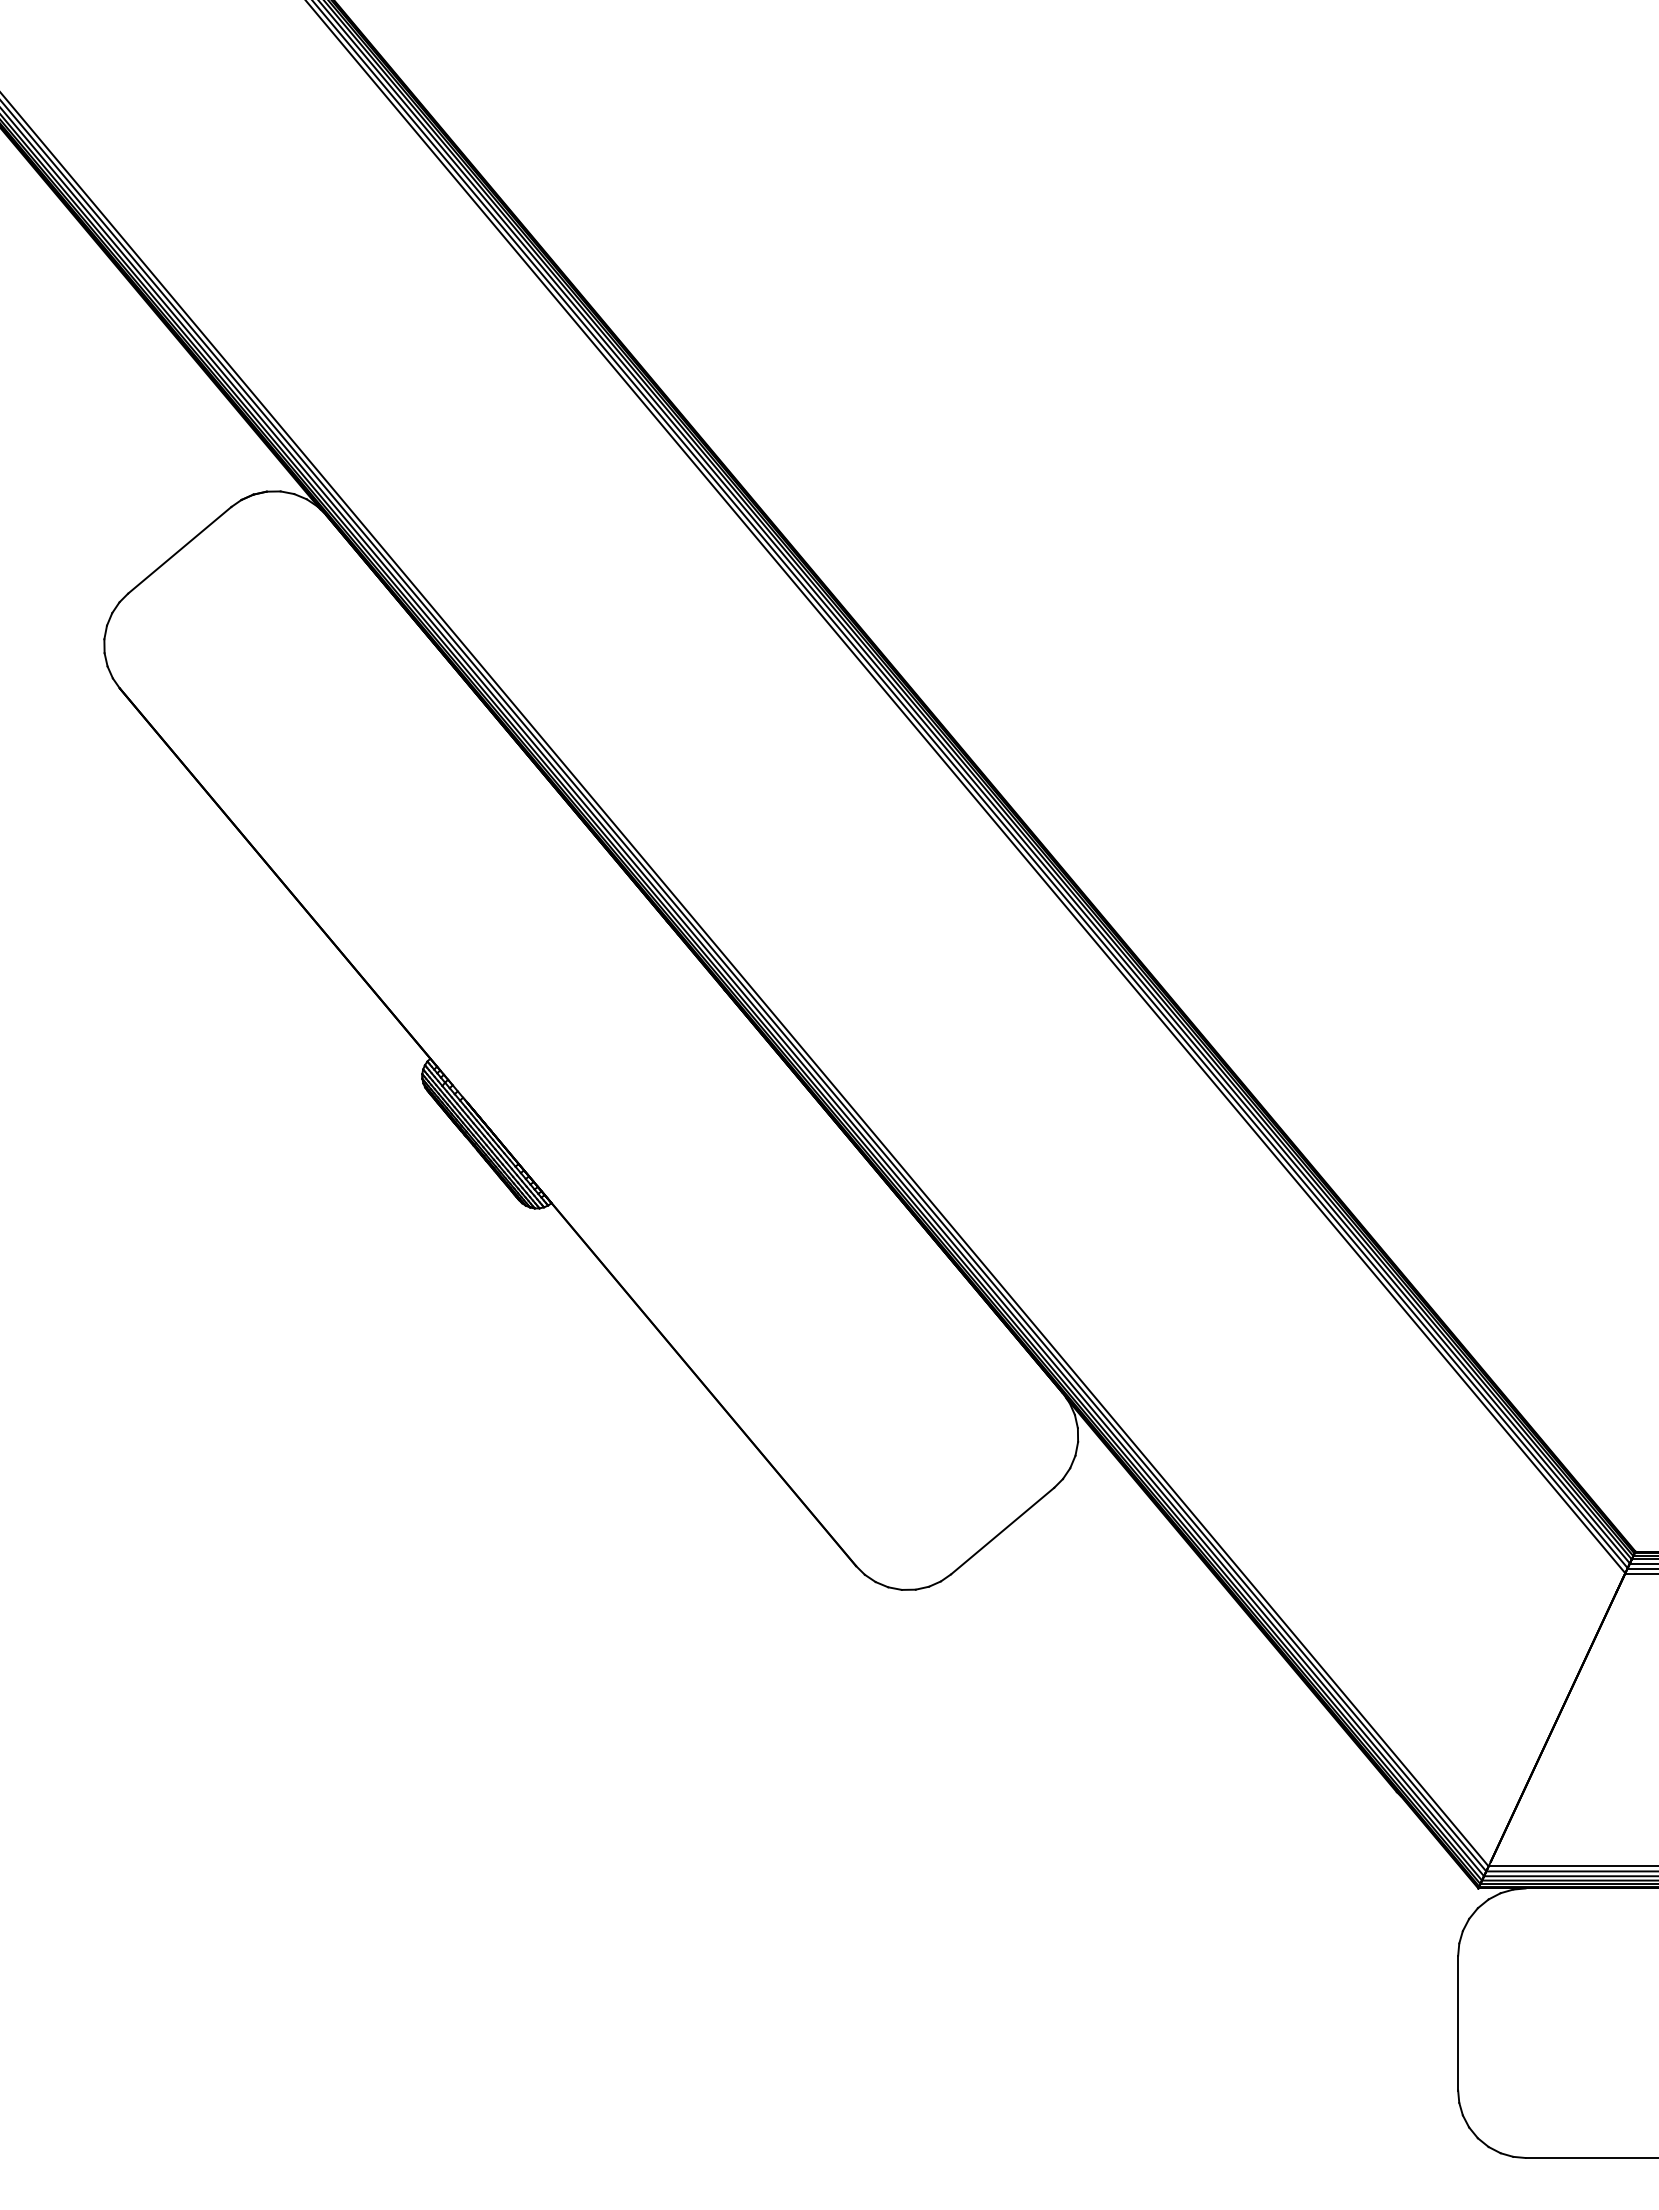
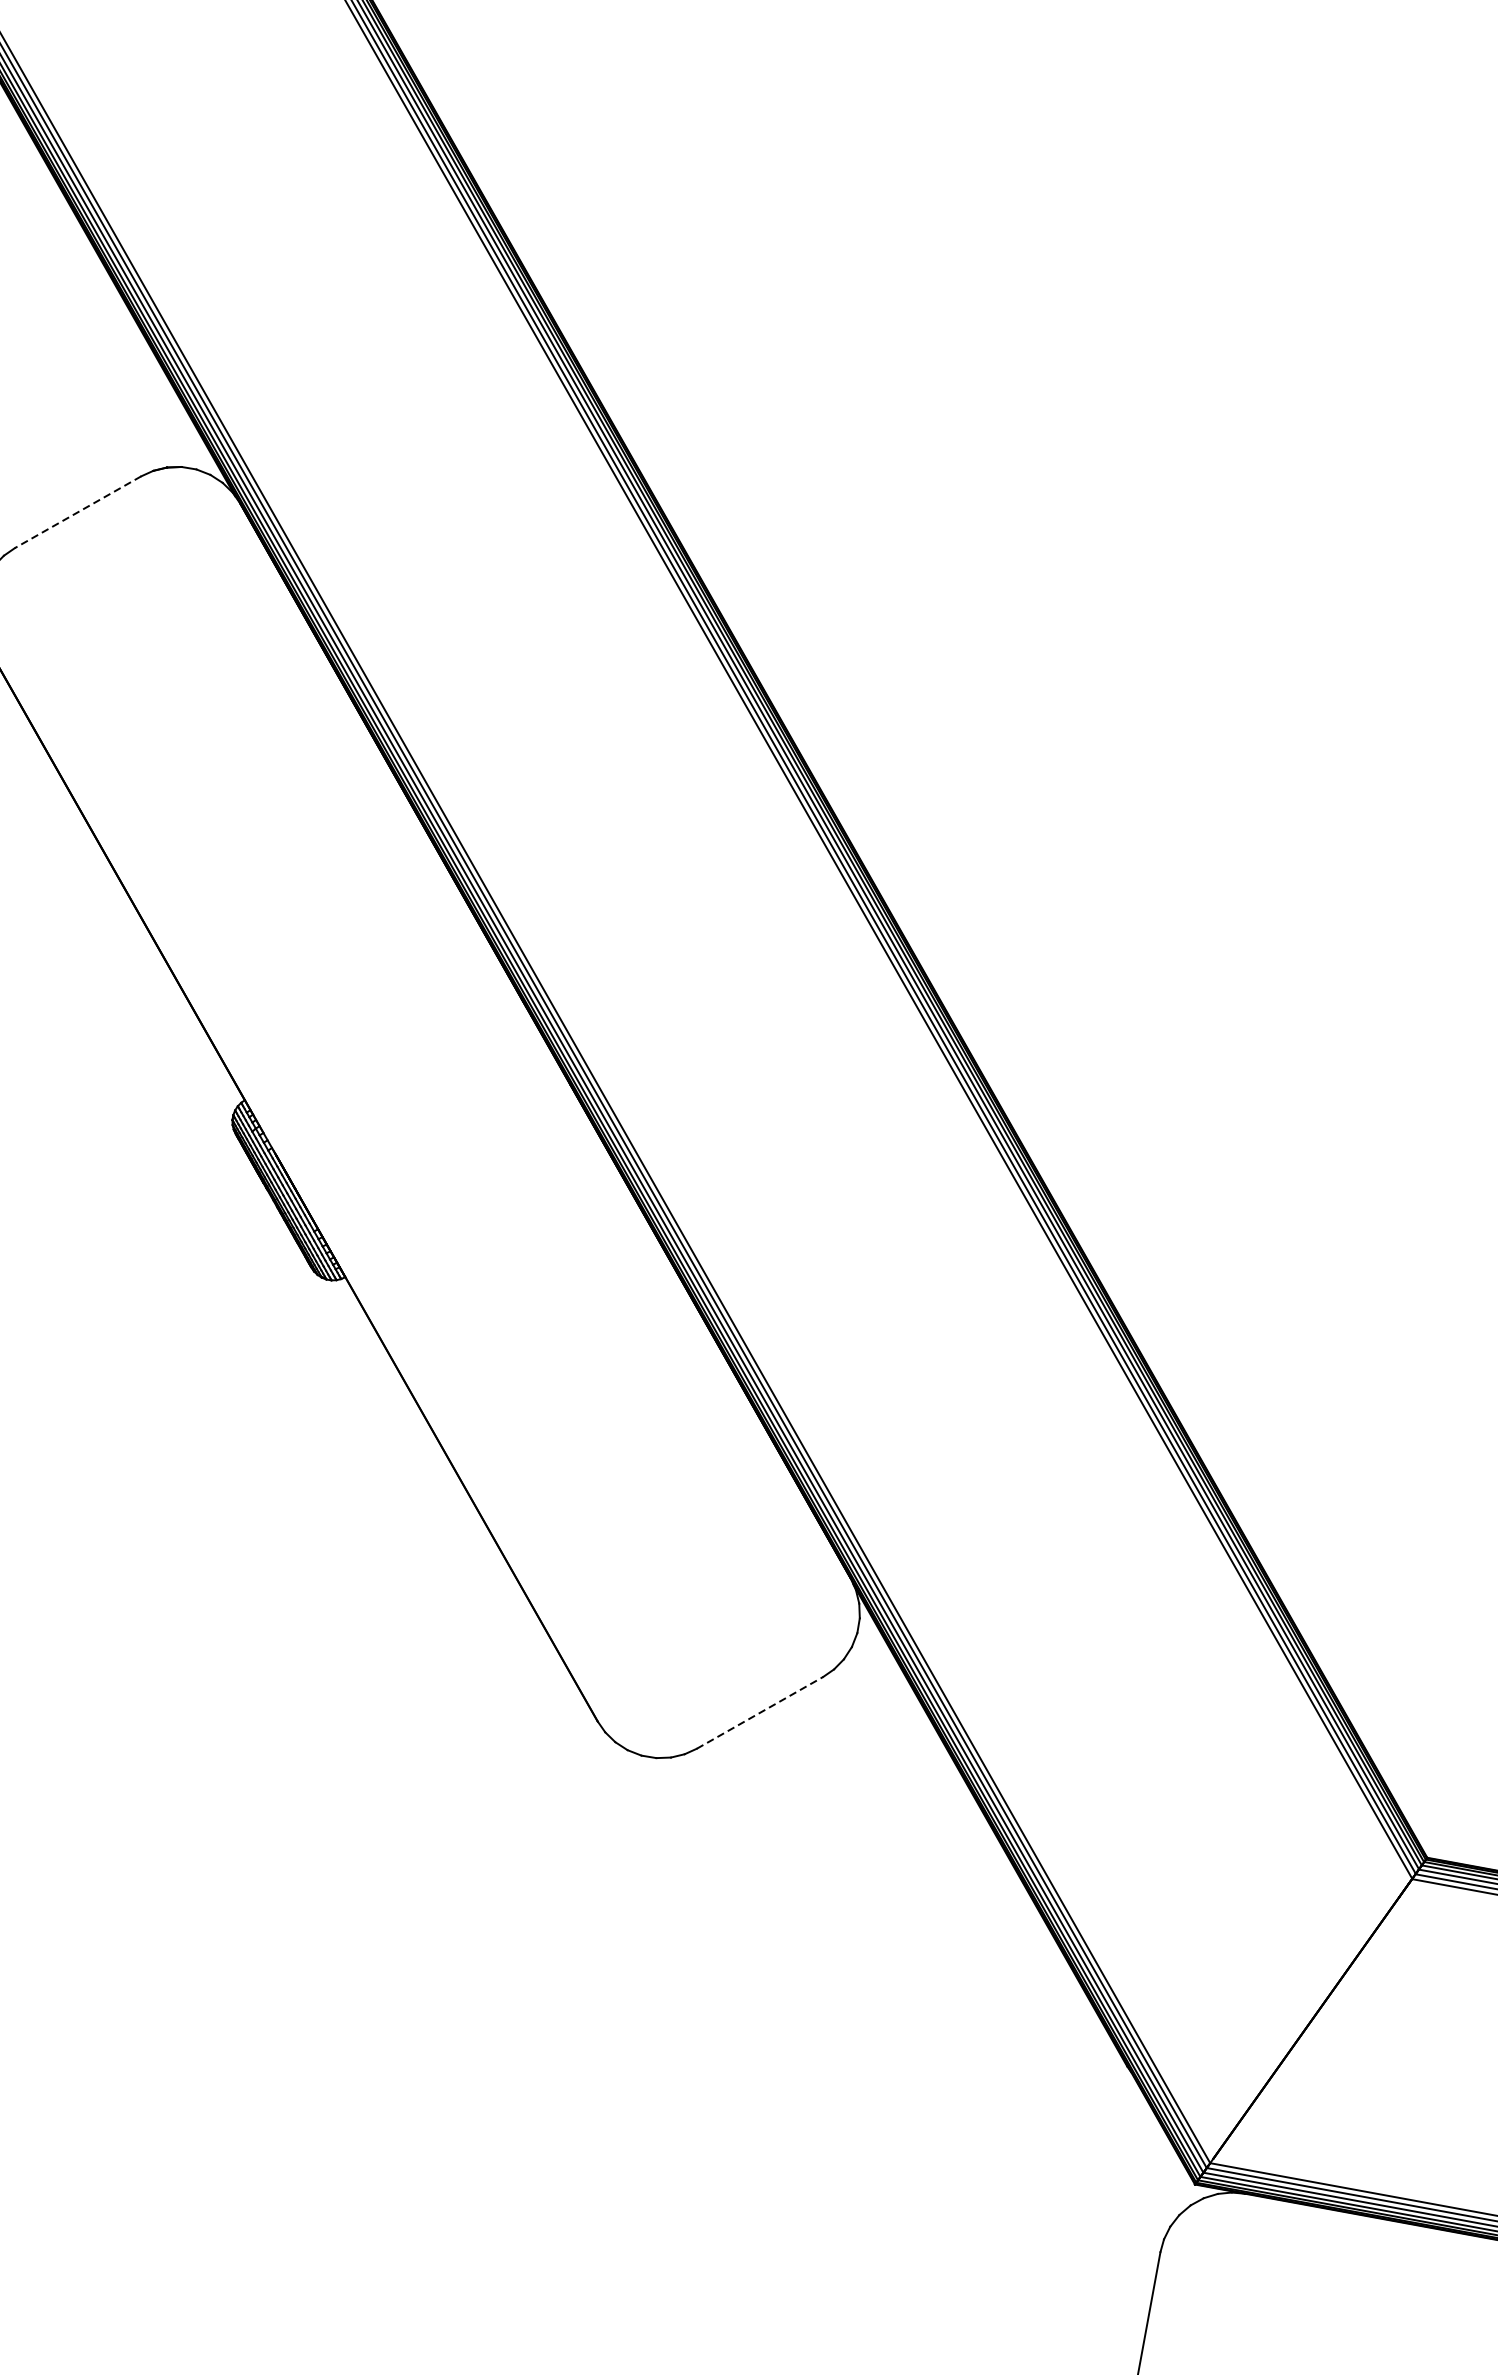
line: (179, 550) -> (77, 512), solid -> dashed
line: (1003, 1530) -> (760, 1712), solid -> dashed

